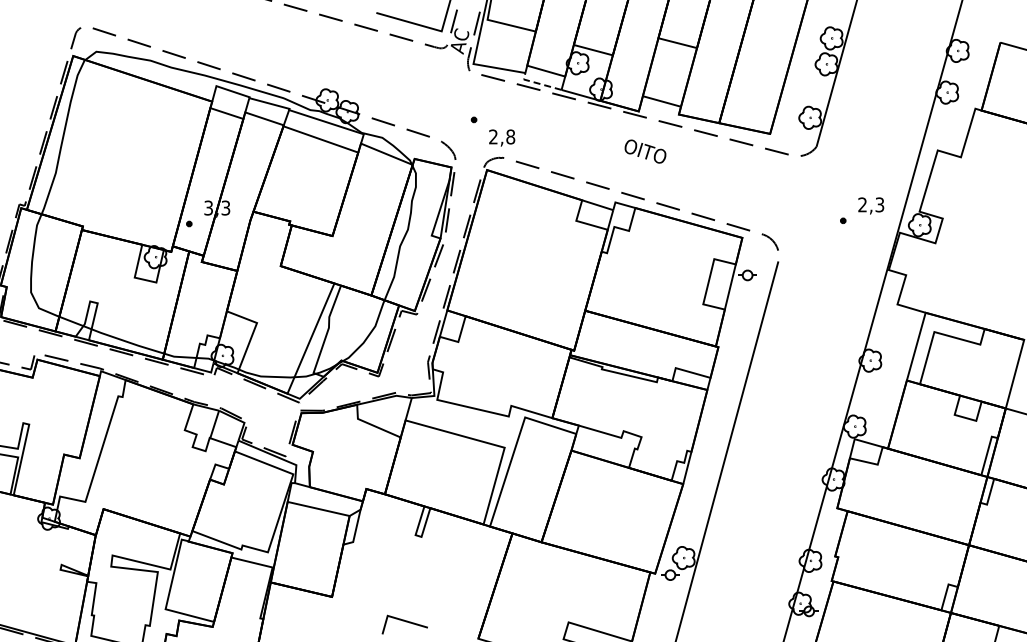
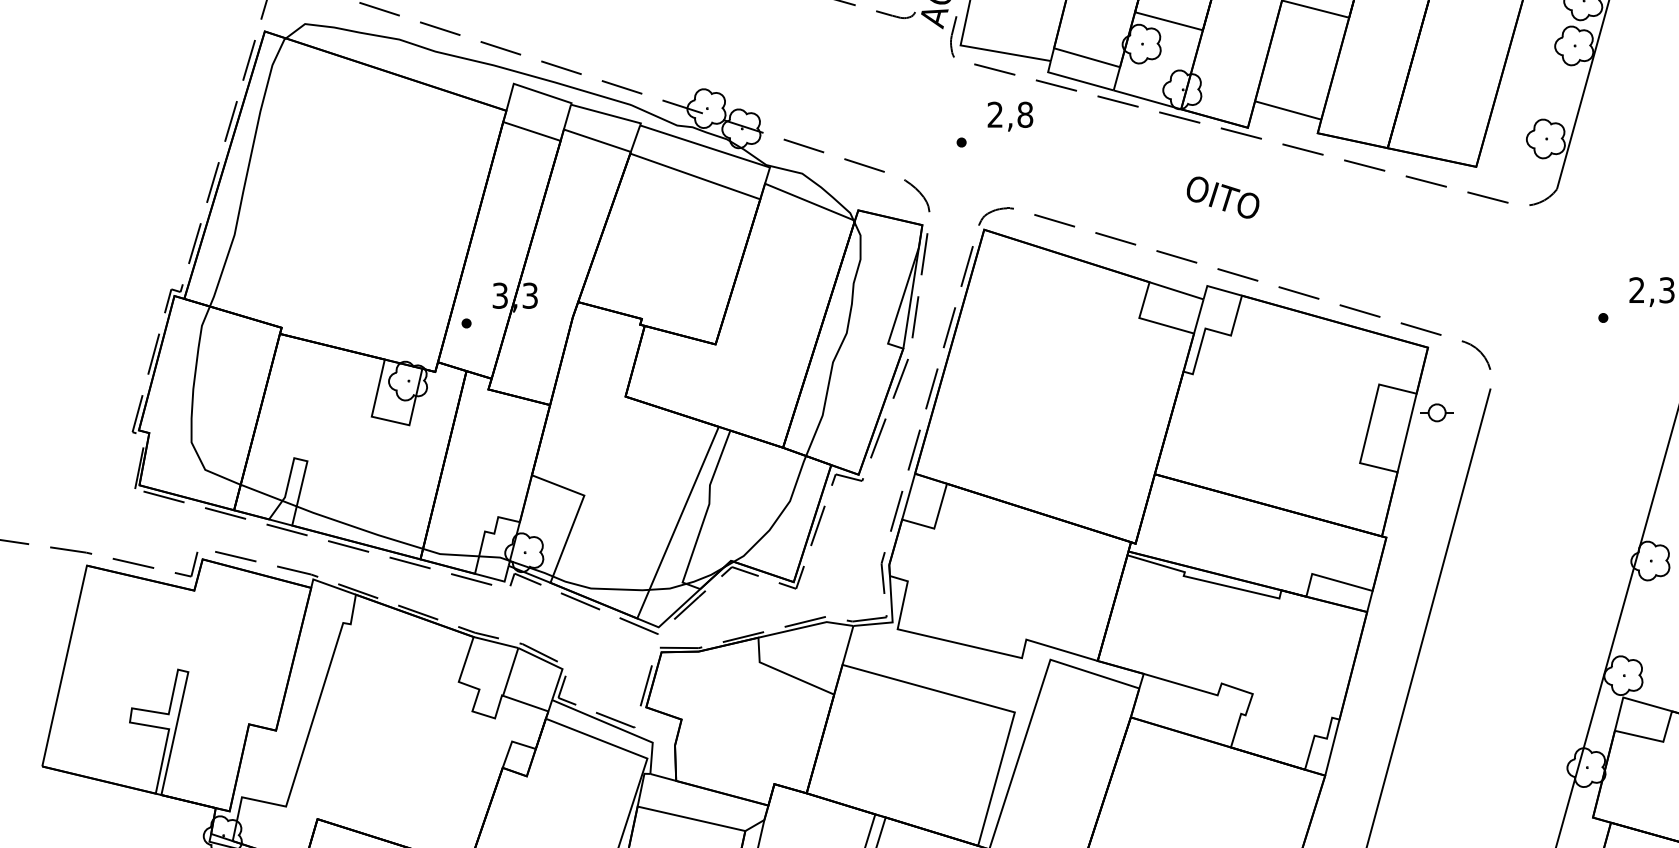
line: (538, 83) -> (1073, 79), dashed -> solid
text: (502, 137) -> (1011, 115), moved
text: (645, 151) -> (1223, 197), moved

